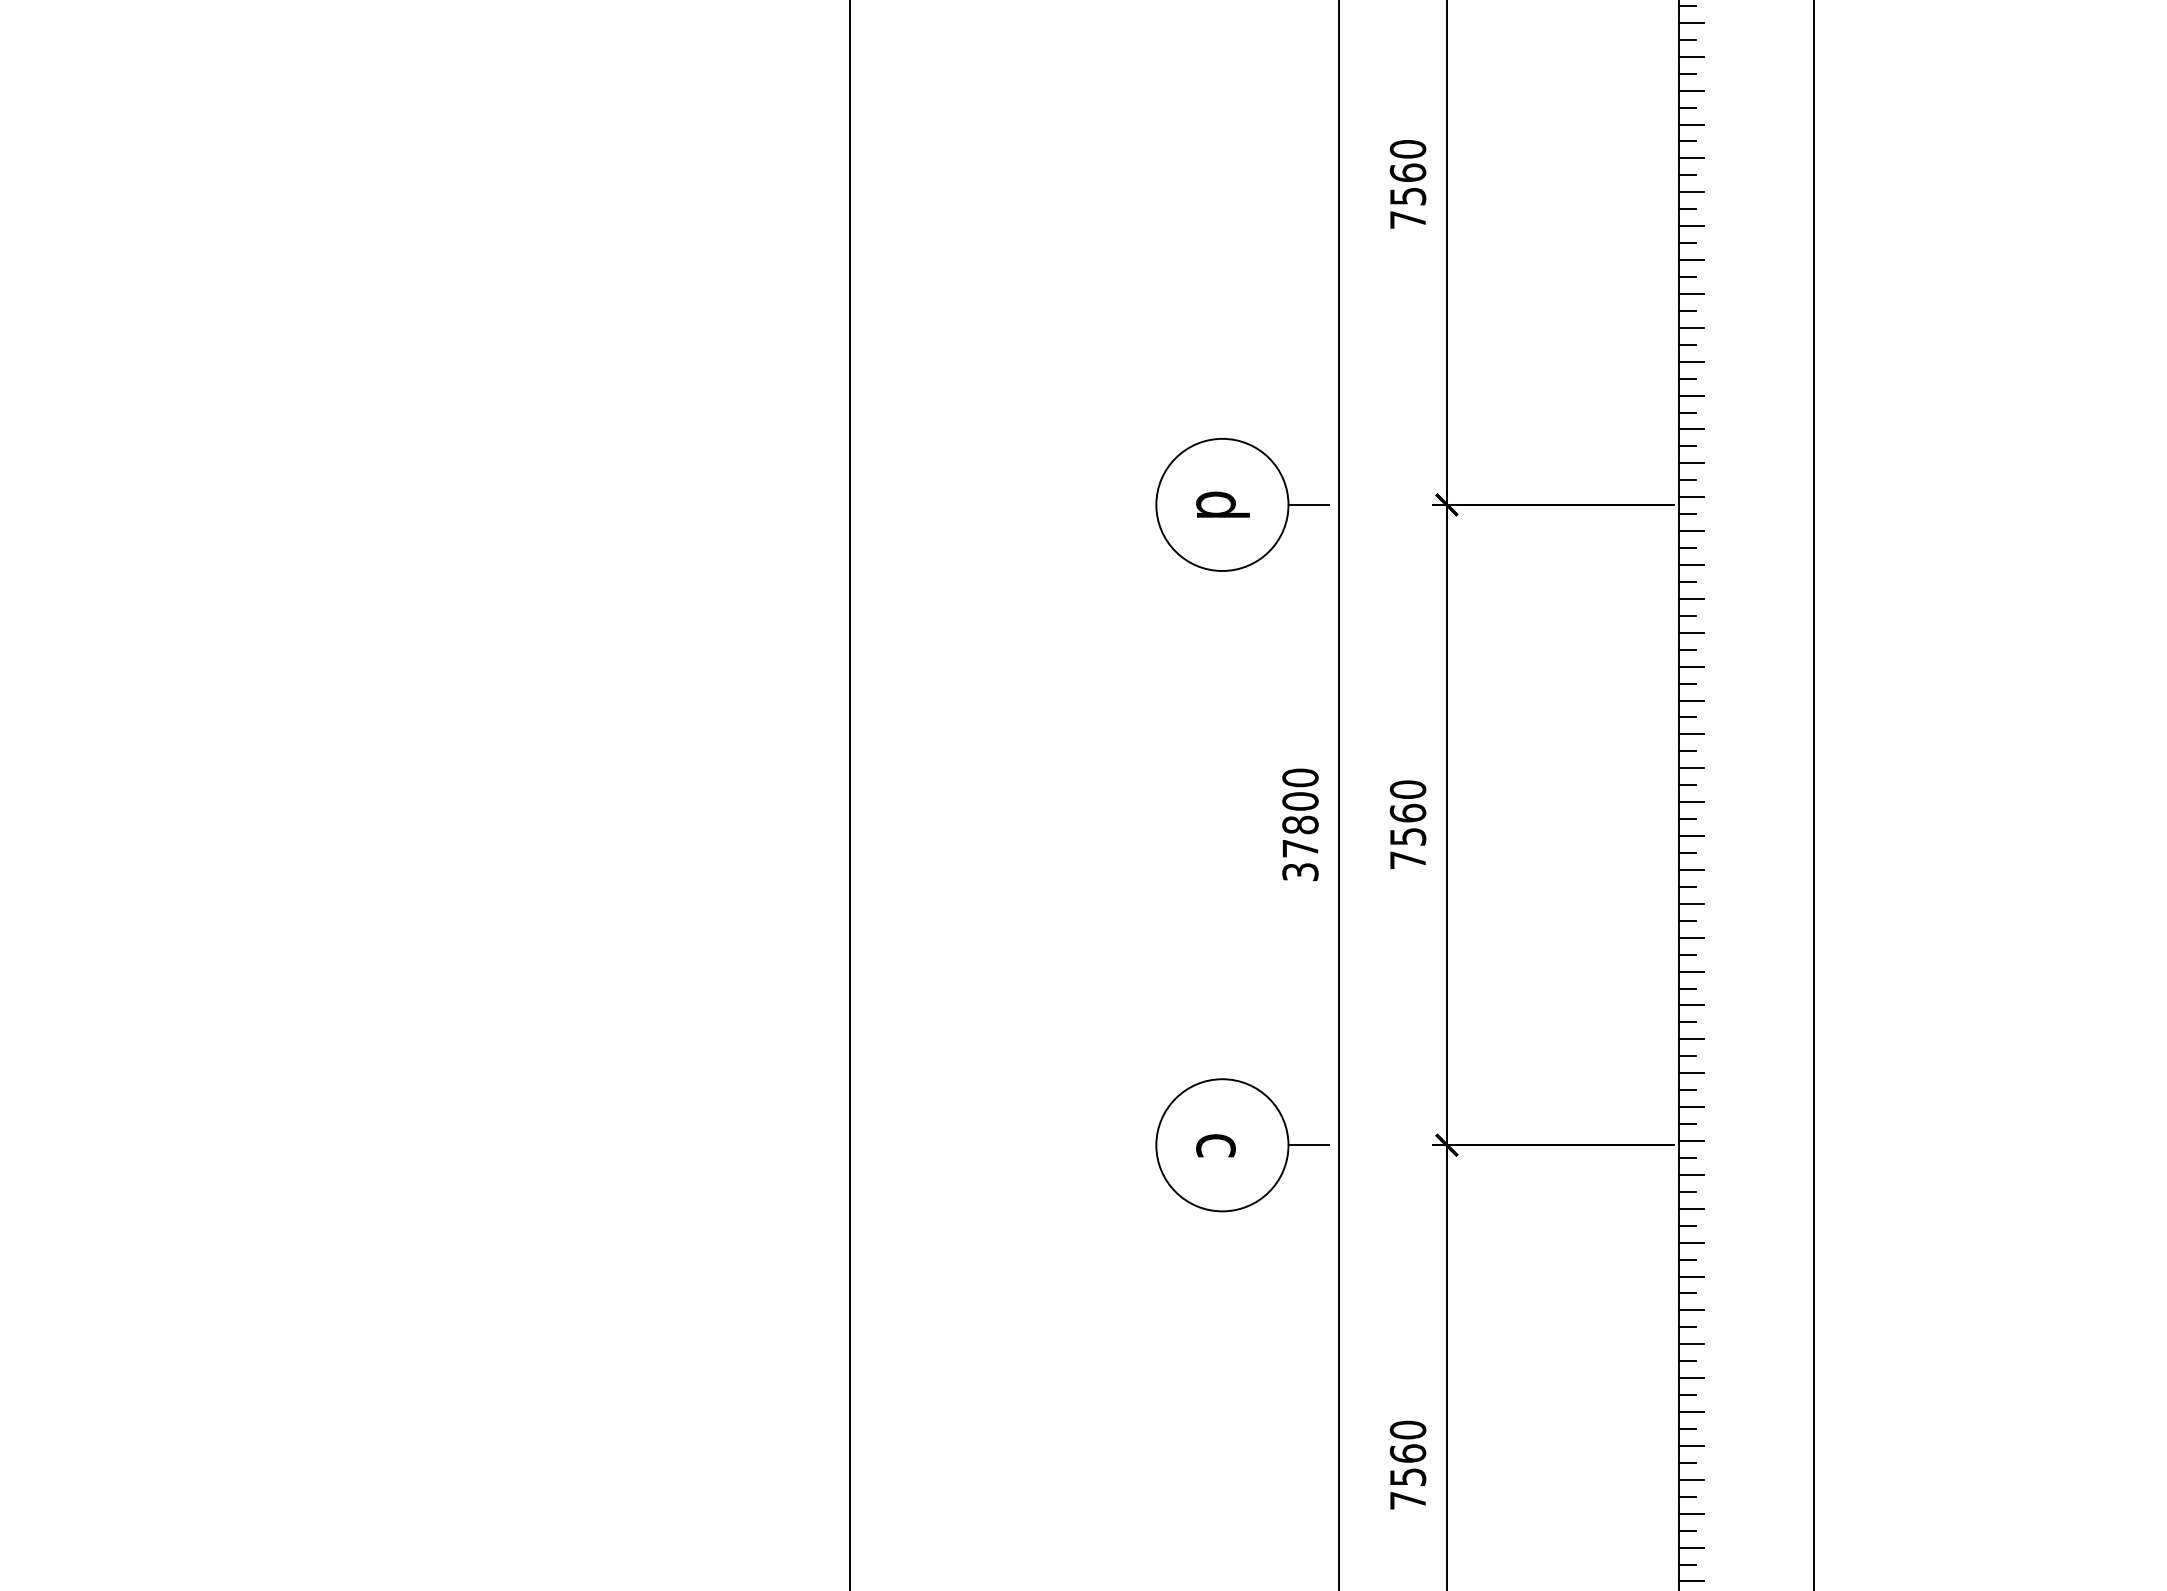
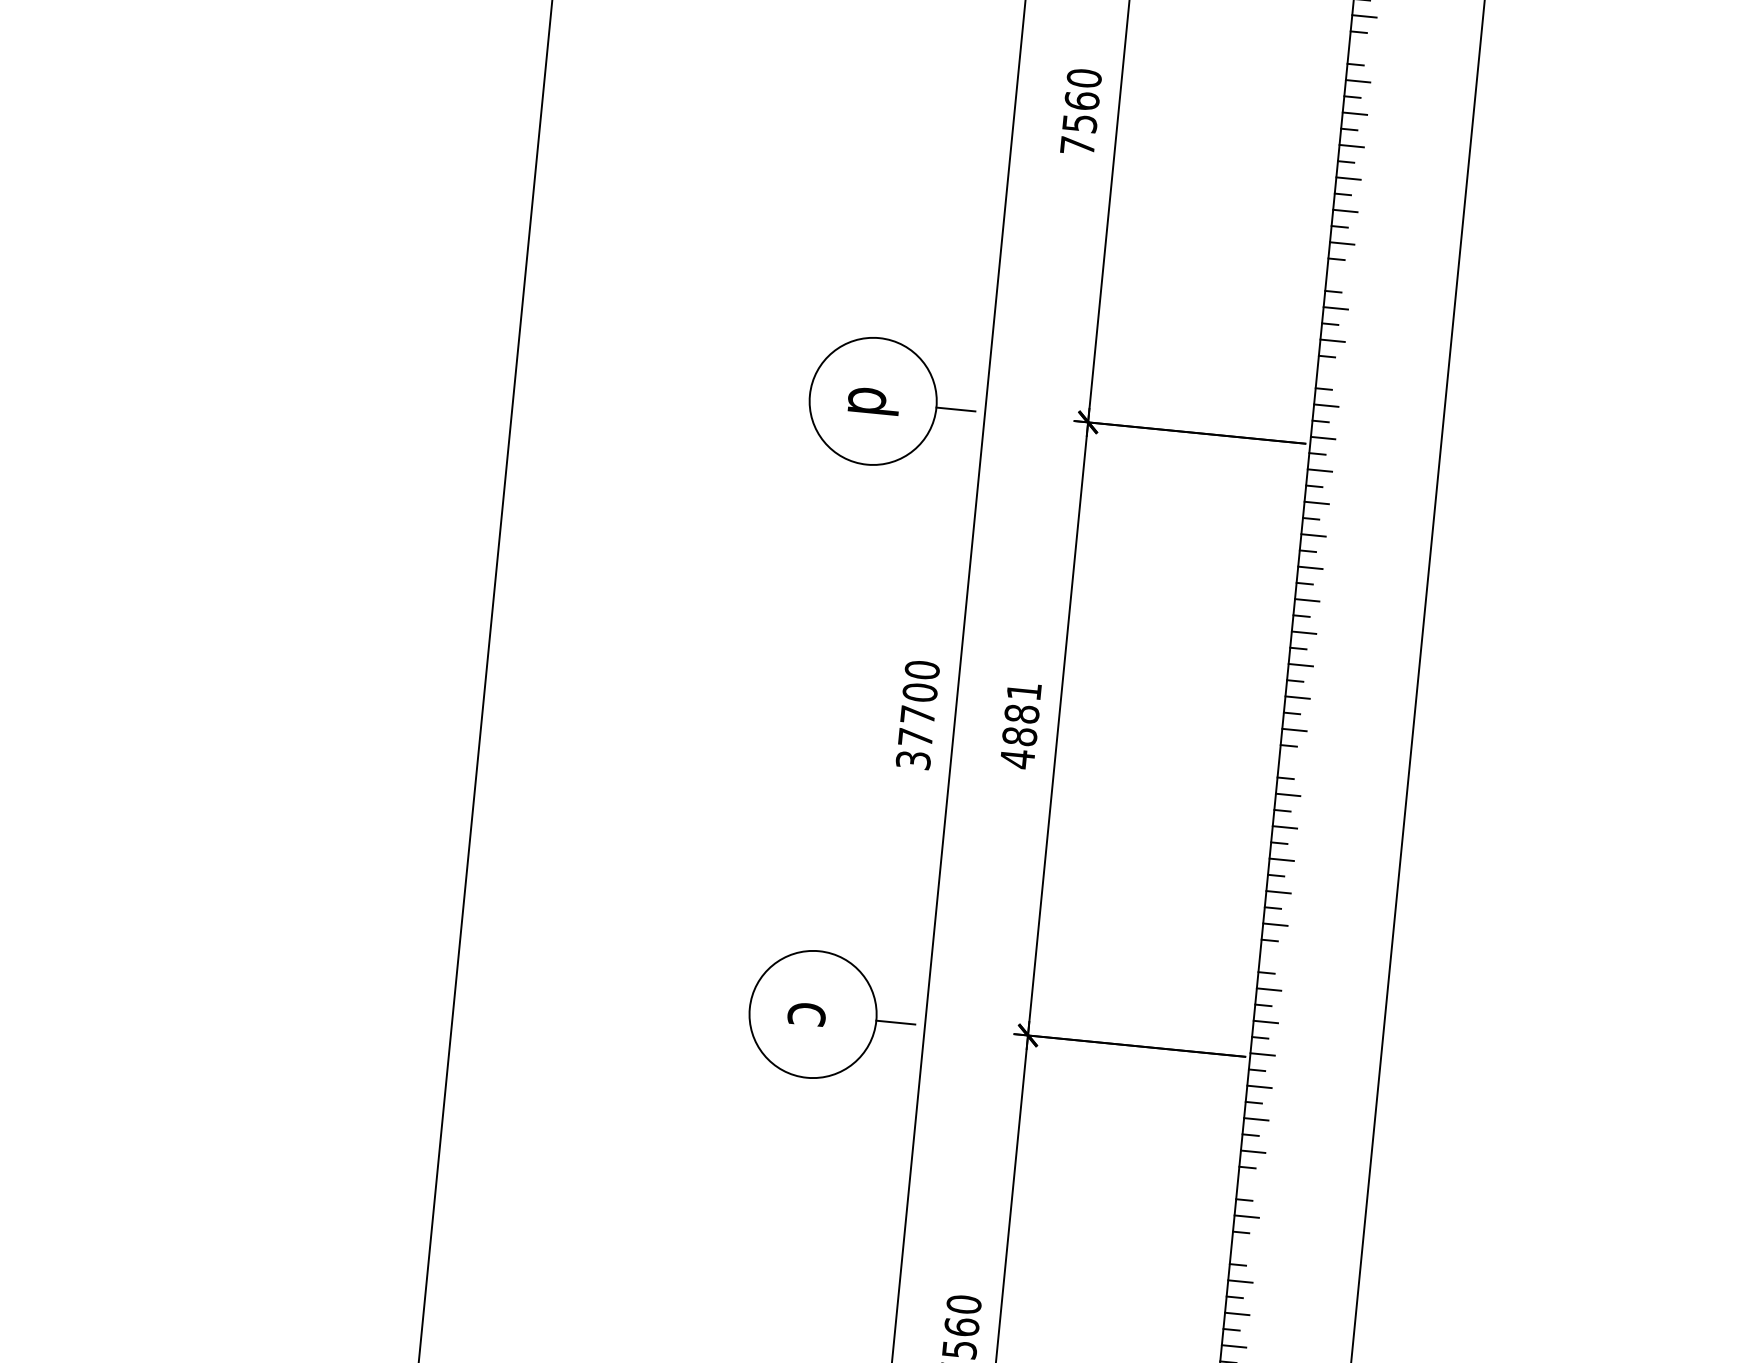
line: (1691, 90) -> (1361, 48), removed
line: (1691, 327) -> (1338, 275), removed
line: (1691, 429) -> (1329, 373), removed
text: (1300, 824) -> (917, 714), 37800 -> 37700
text: (1407, 825) -> (1020, 725), 7560 -> 4881
line: (1691, 836) -> (1291, 762), removed
line: (1691, 1039) -> (1272, 957), removed
line: (1691, 1276) -> (1249, 1184), removed
line: (1691, 1344) -> (1243, 1249), removed

